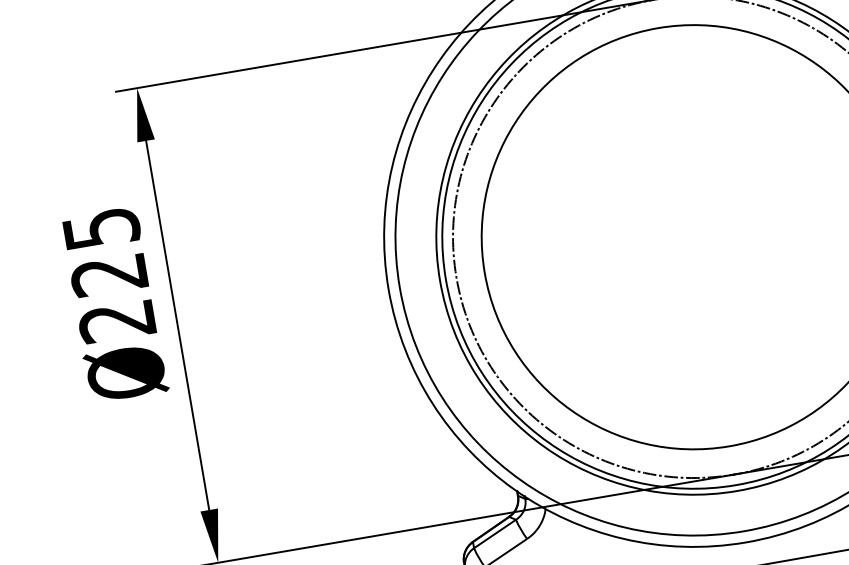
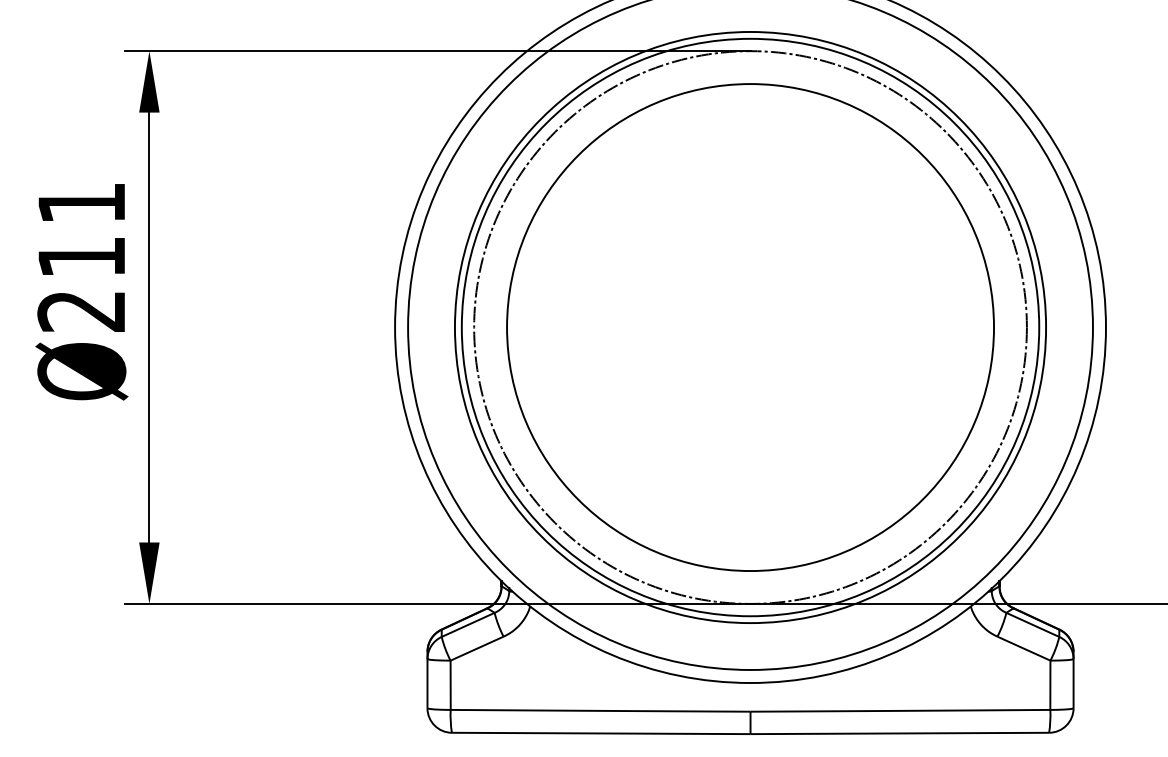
text: (105, 252) -> (81, 230), Ø225 -> Ø211

